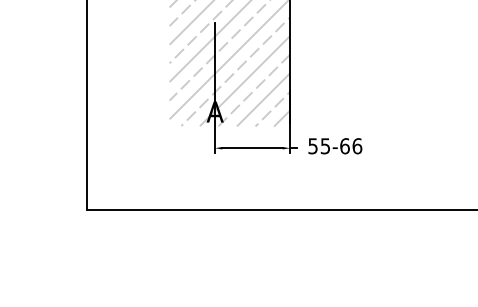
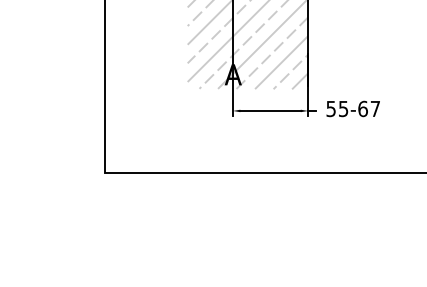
text: (357, 146) -> (375, 109), 55-66 -> 55-67

